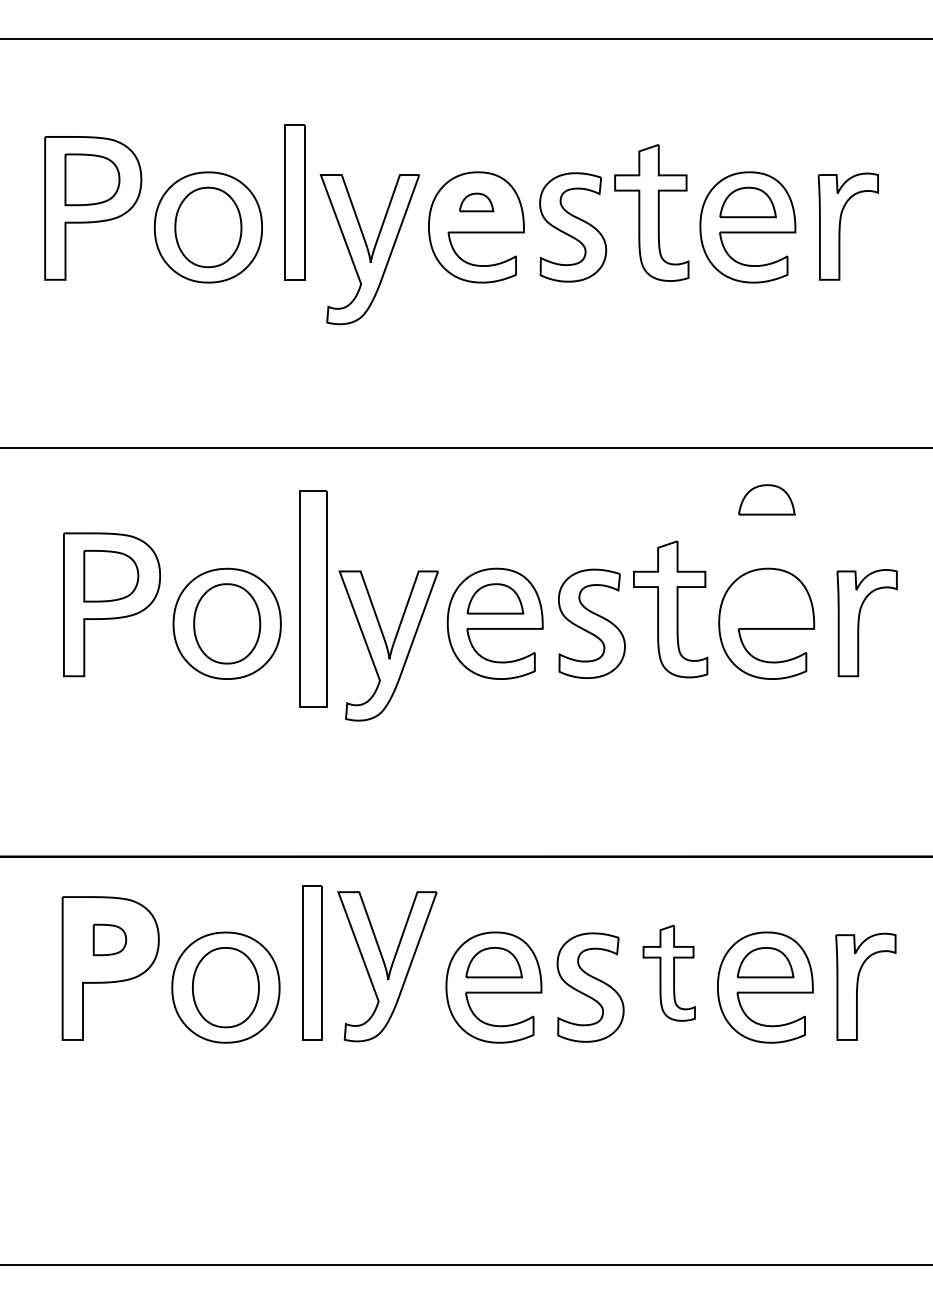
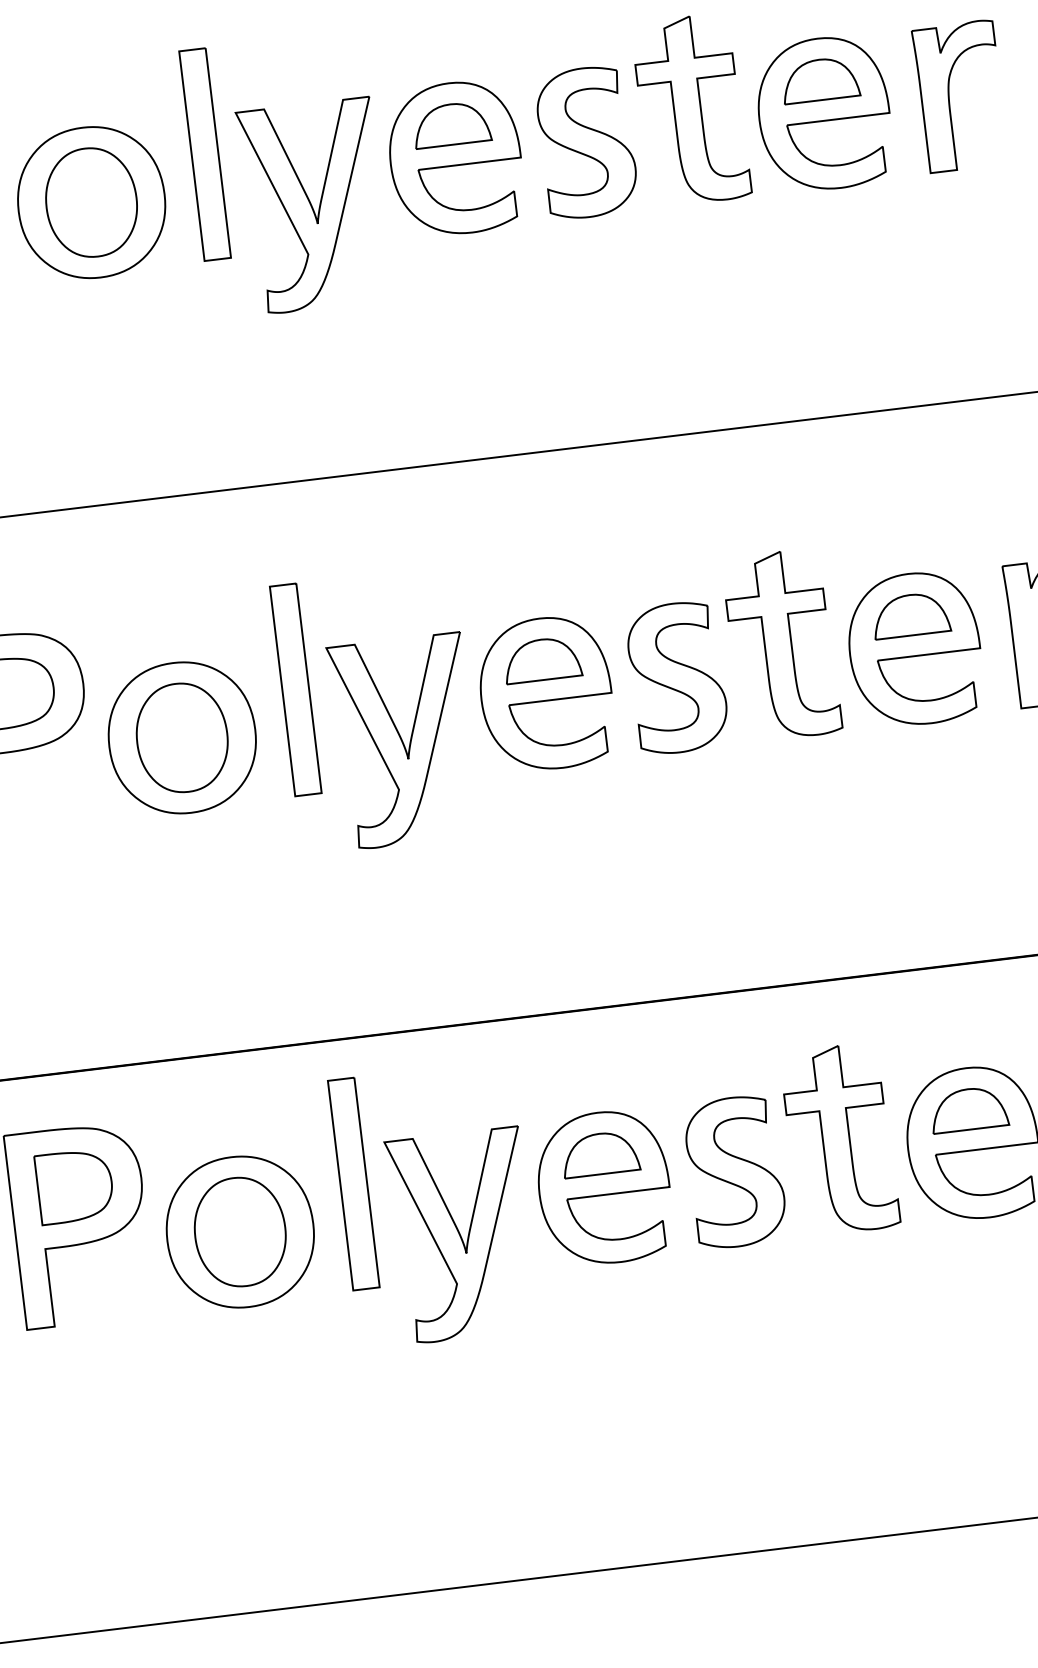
part: (476, 202) -> (451, 124), size x1.67
part: (766, 499) -> (910, 614), moved
part: (313, 598) -> (295, 689), size x0.71
part: (109, 939) -> (74, 1185), size x1.67
part: (387, 966) -> (463, 1235), moved
part: (668, 973) -> (839, 1140), size x1.43

